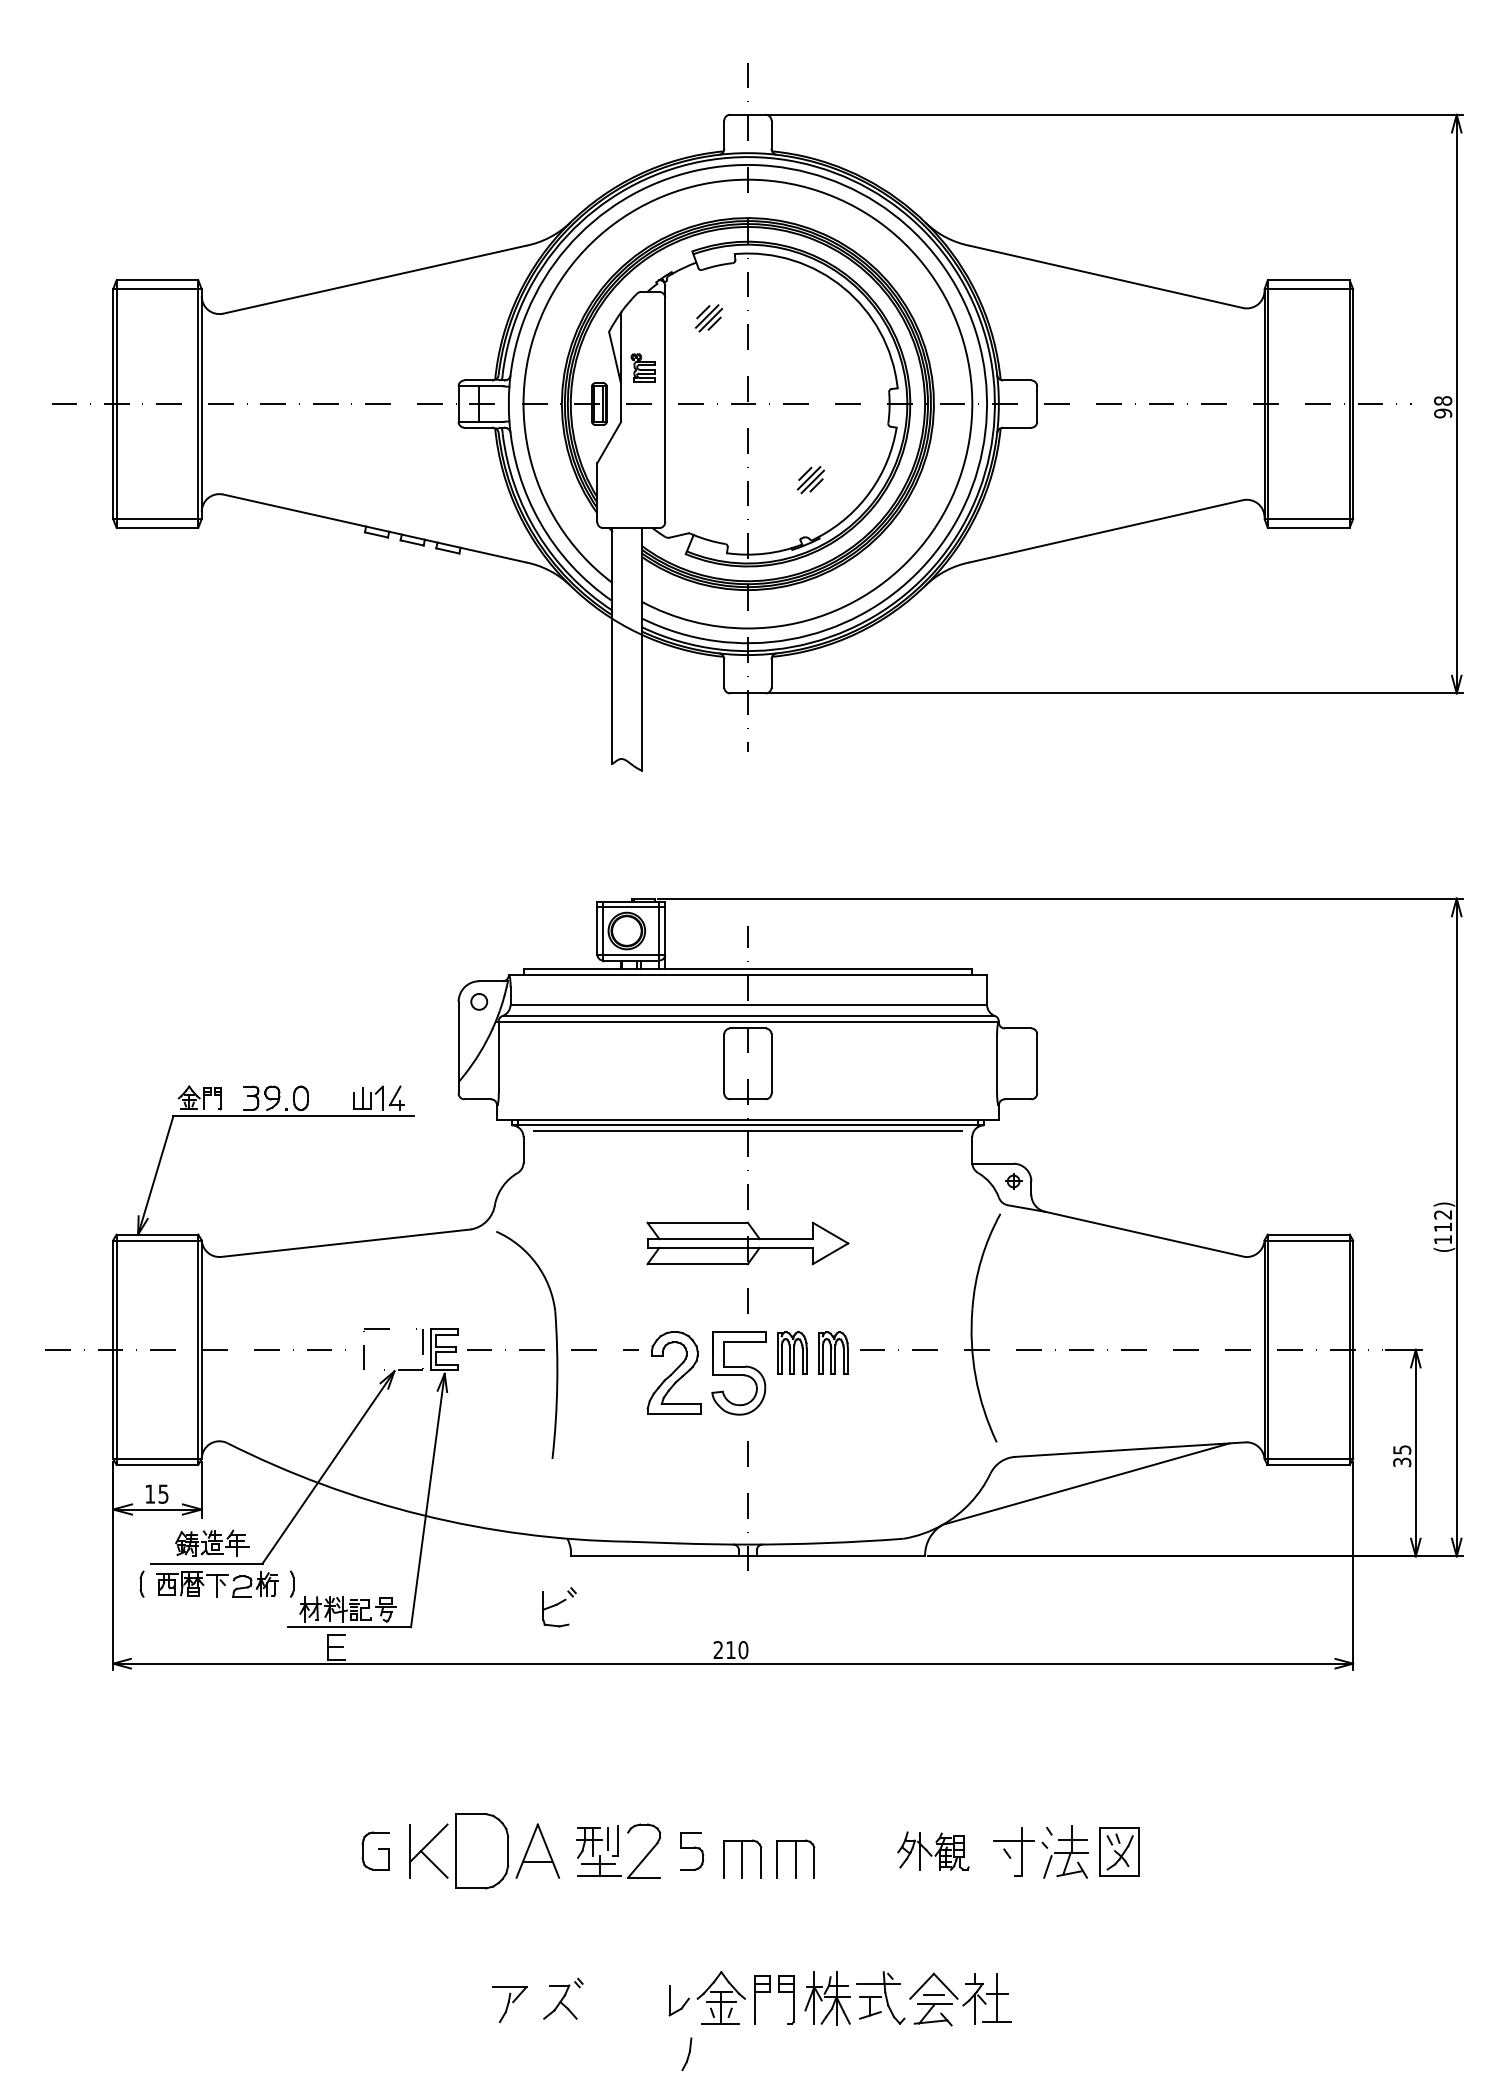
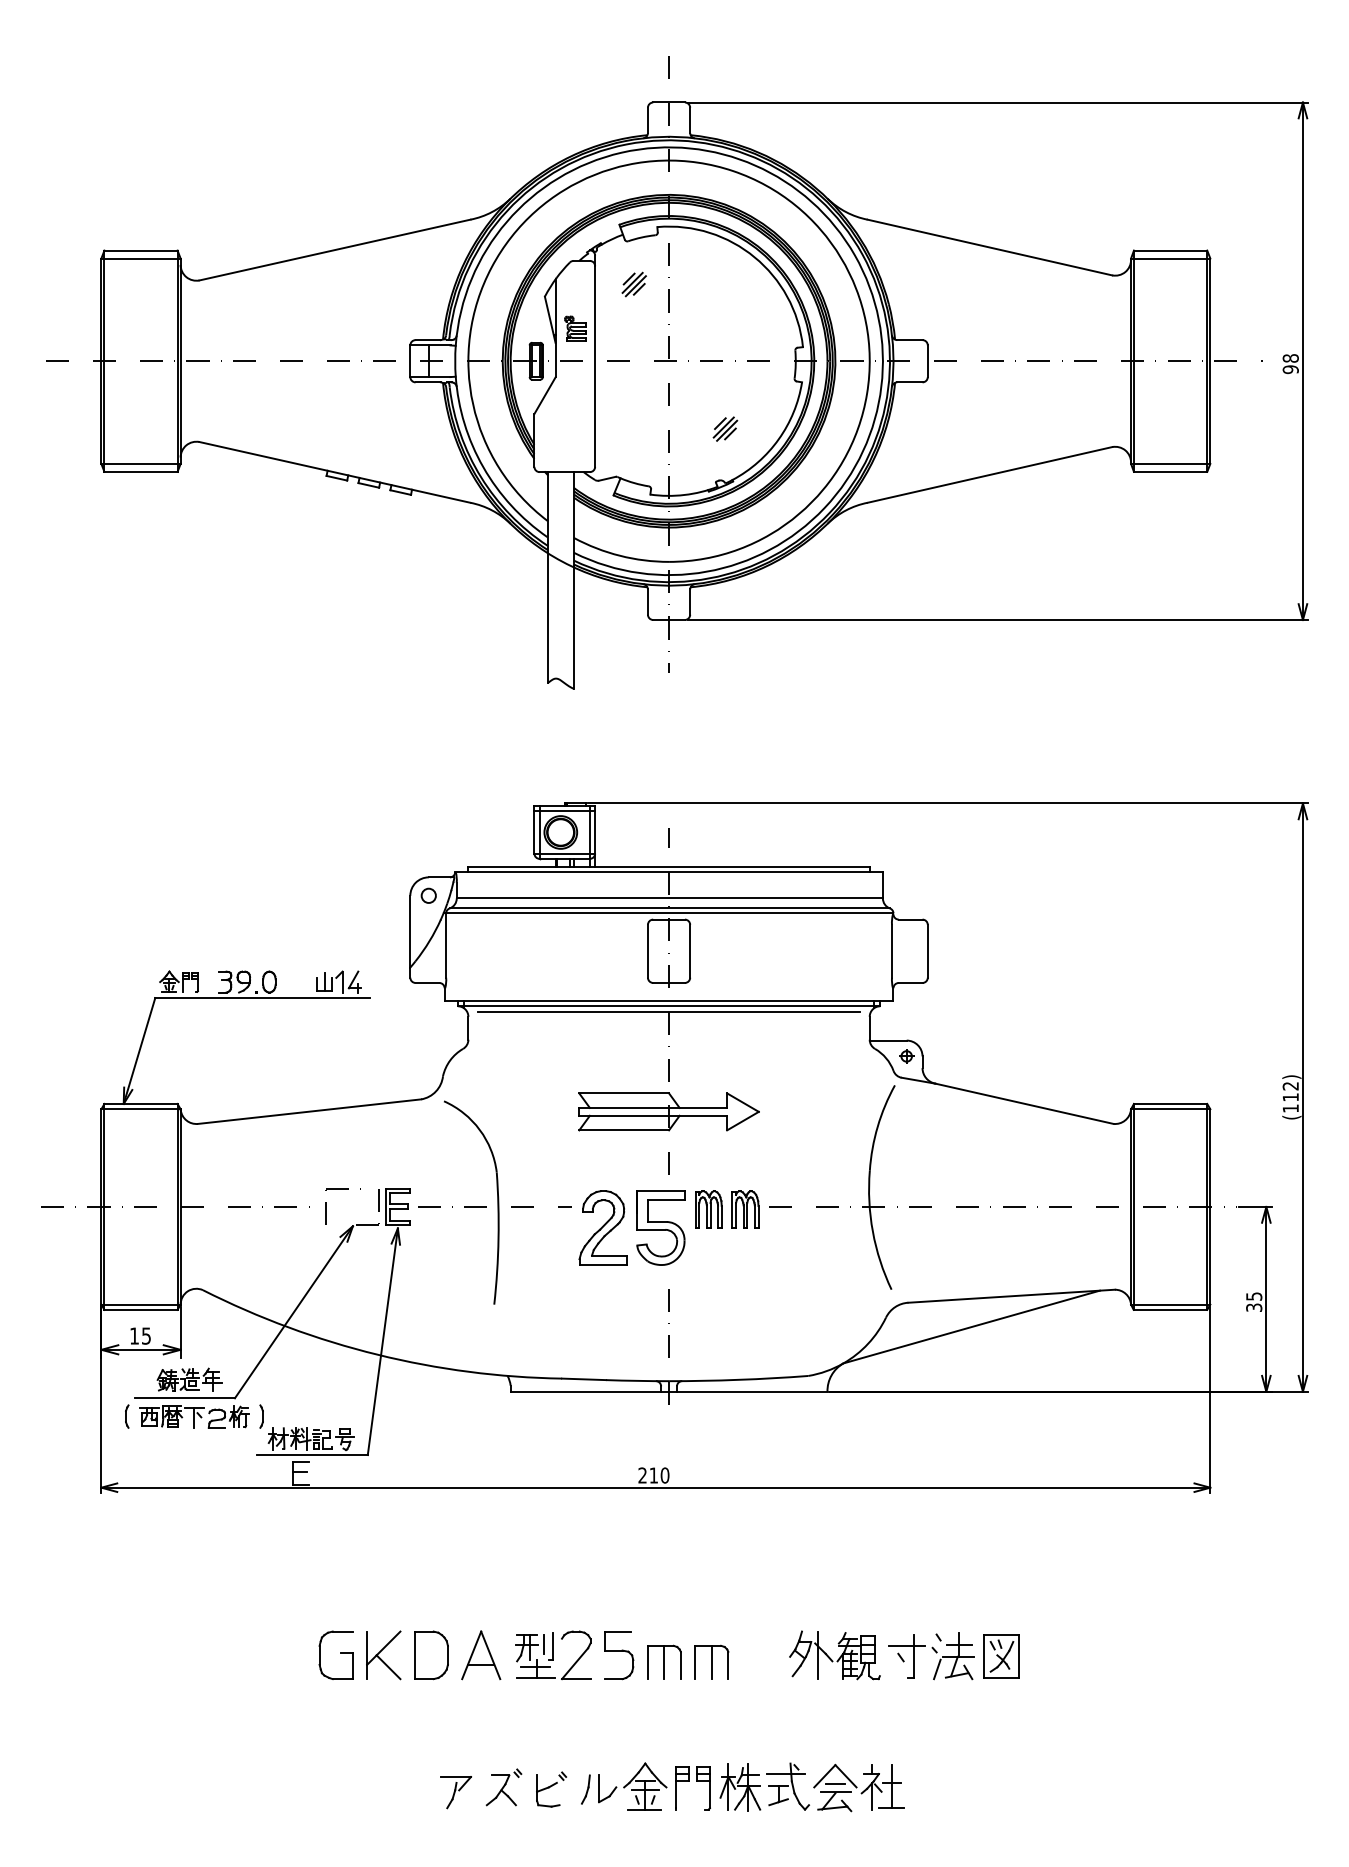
part: (559, 1607) -> (551, 1789), moved
part: (375, 1850) -> (336, 1654), size x1.43
part: (481, 1850) -> (430, 1654), size x0.71
part: (933, 1850) -> (835, 1654), size x1.43
part: (691, 1851) -> (618, 1655), size x1.43
part: (686, 2054) -> (585, 1789), moved

